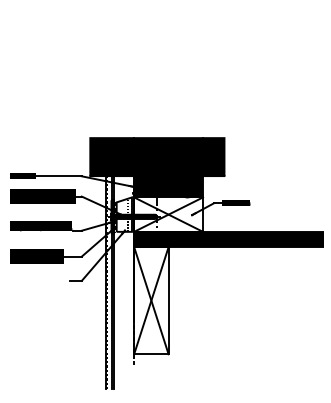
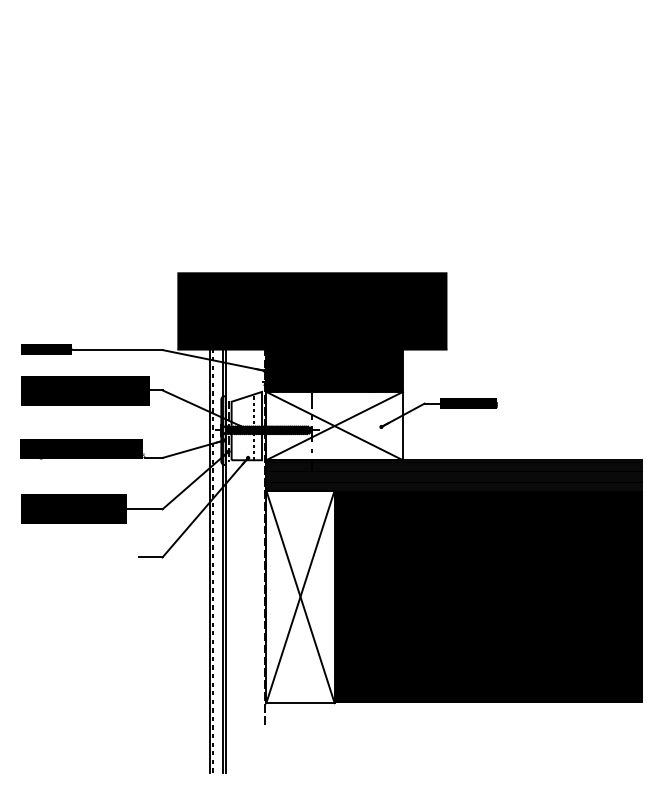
fill: (245, 300) -> (487, 596), added

